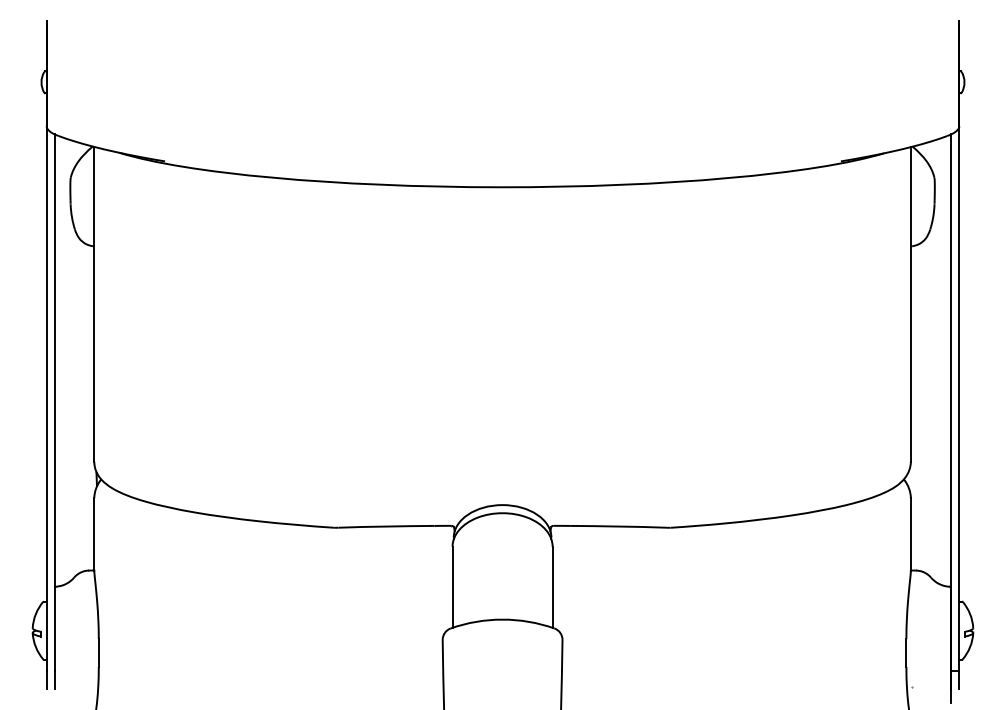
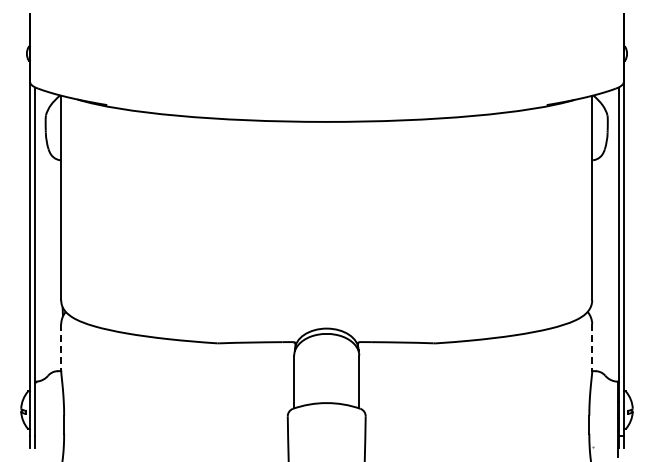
line: (94, 534) -> (61, 347), solid -> dashed
line: (911, 534) -> (592, 347), solid -> dashed

